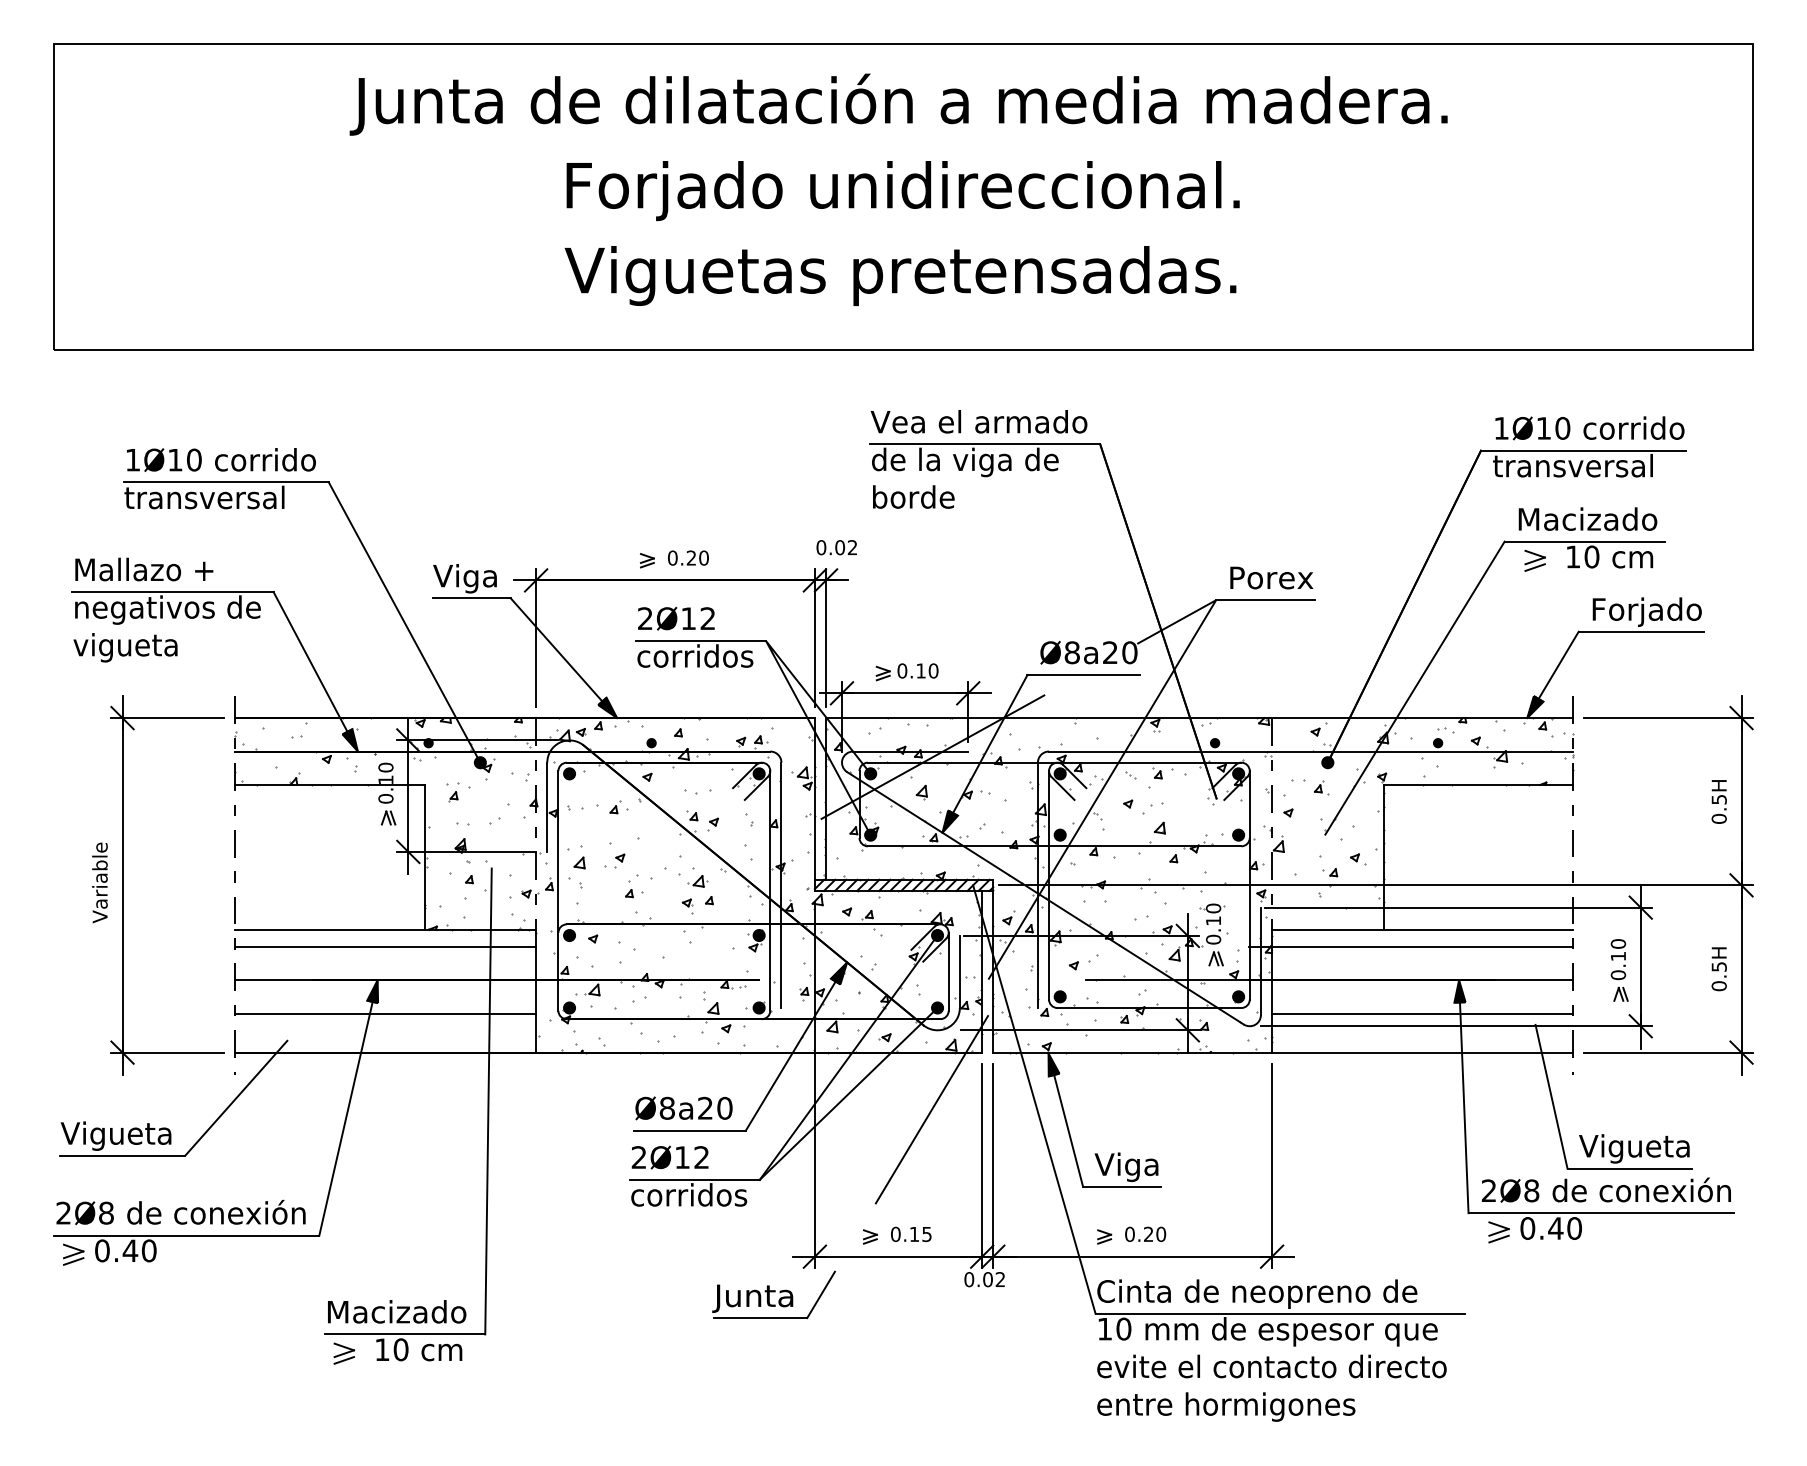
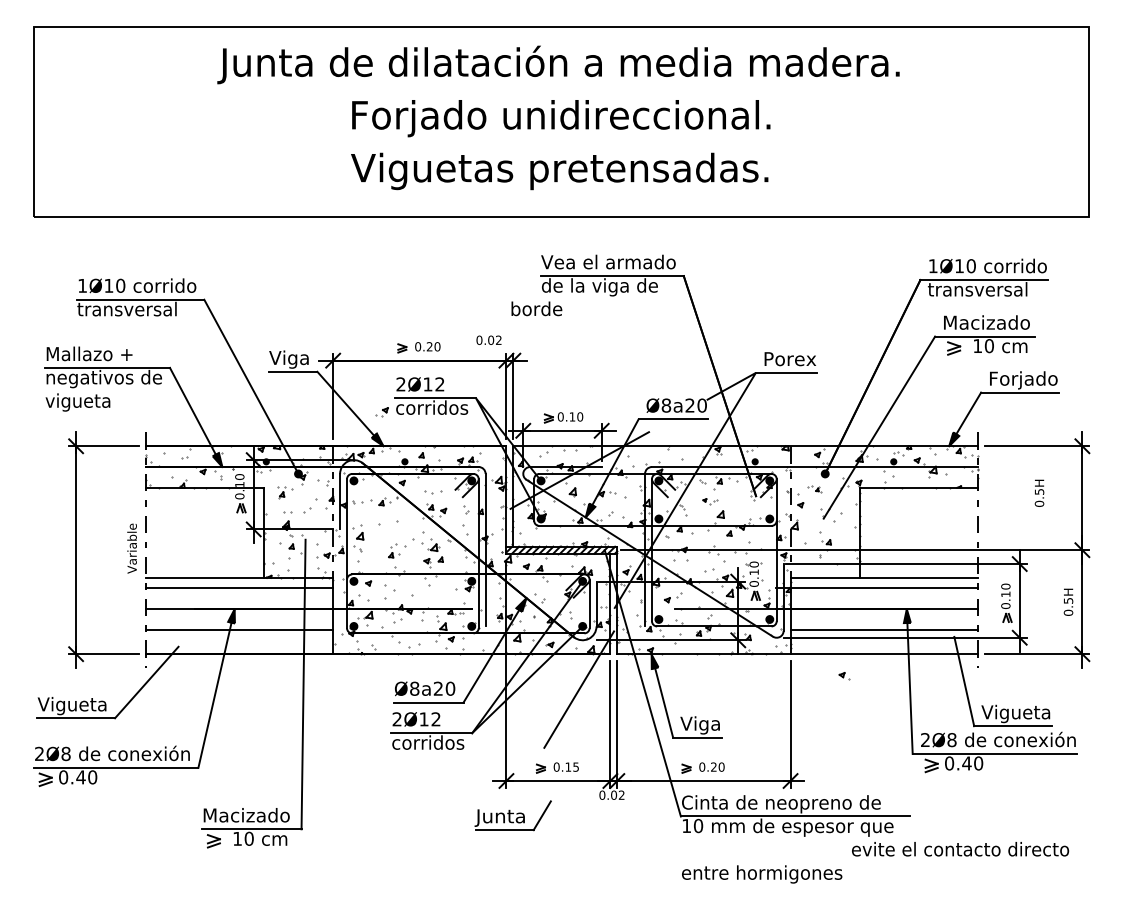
text: (913, 496) -> (536, 308), moved
text: (835, 546) -> (488, 339), moved
part: (1310, 787) -> (814, 489), size x0.6
text: (1719, 800) -> (1039, 492), moved
part: (1143, 807) -> (710, 501), size x0.6
part: (1358, 860) -> (844, 676), moved
part: (613, 861) -> (381, 412), moved
text: (99, 882) -> (131, 548), moved
part: (773, 1294) -> (512, 815), moved
text: (1271, 1366) -> (960, 849), moved

